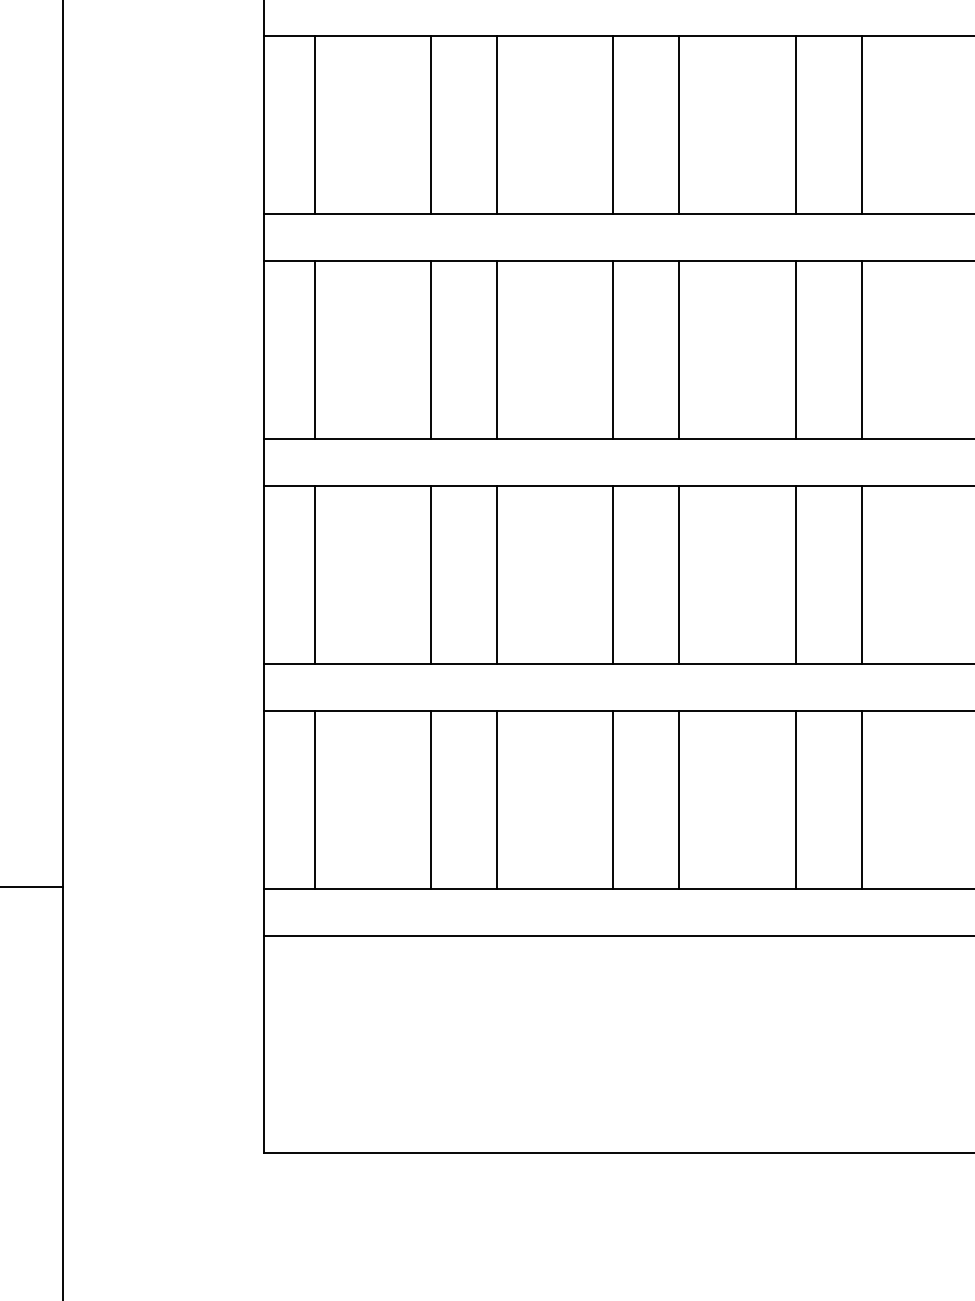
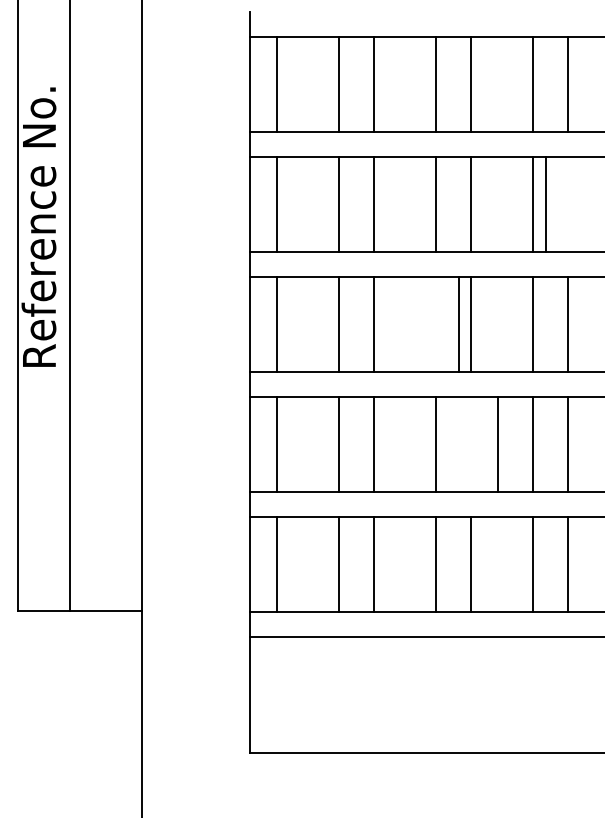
line: (861, 124) -> (546, 204), moved
line: (614, 349) -> (459, 324), moved
line: (679, 574) -> (498, 444), moved

